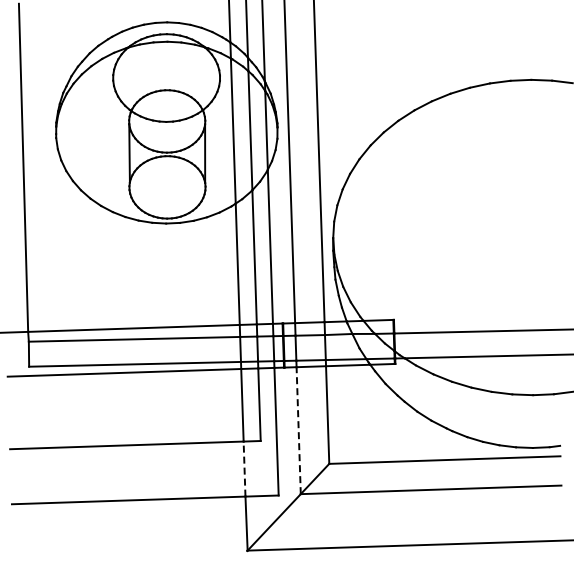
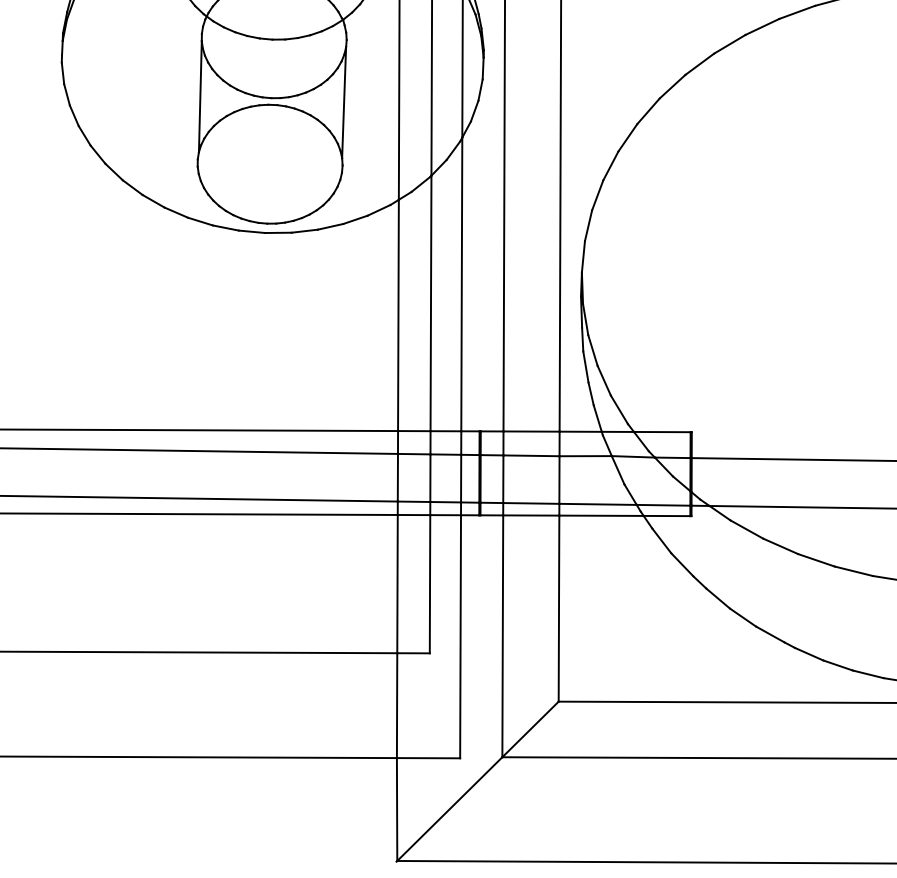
line: (298, 430) -> (502, 635), dashed -> solid
line: (244, 469) -> (396, 706), dashed -> solid

